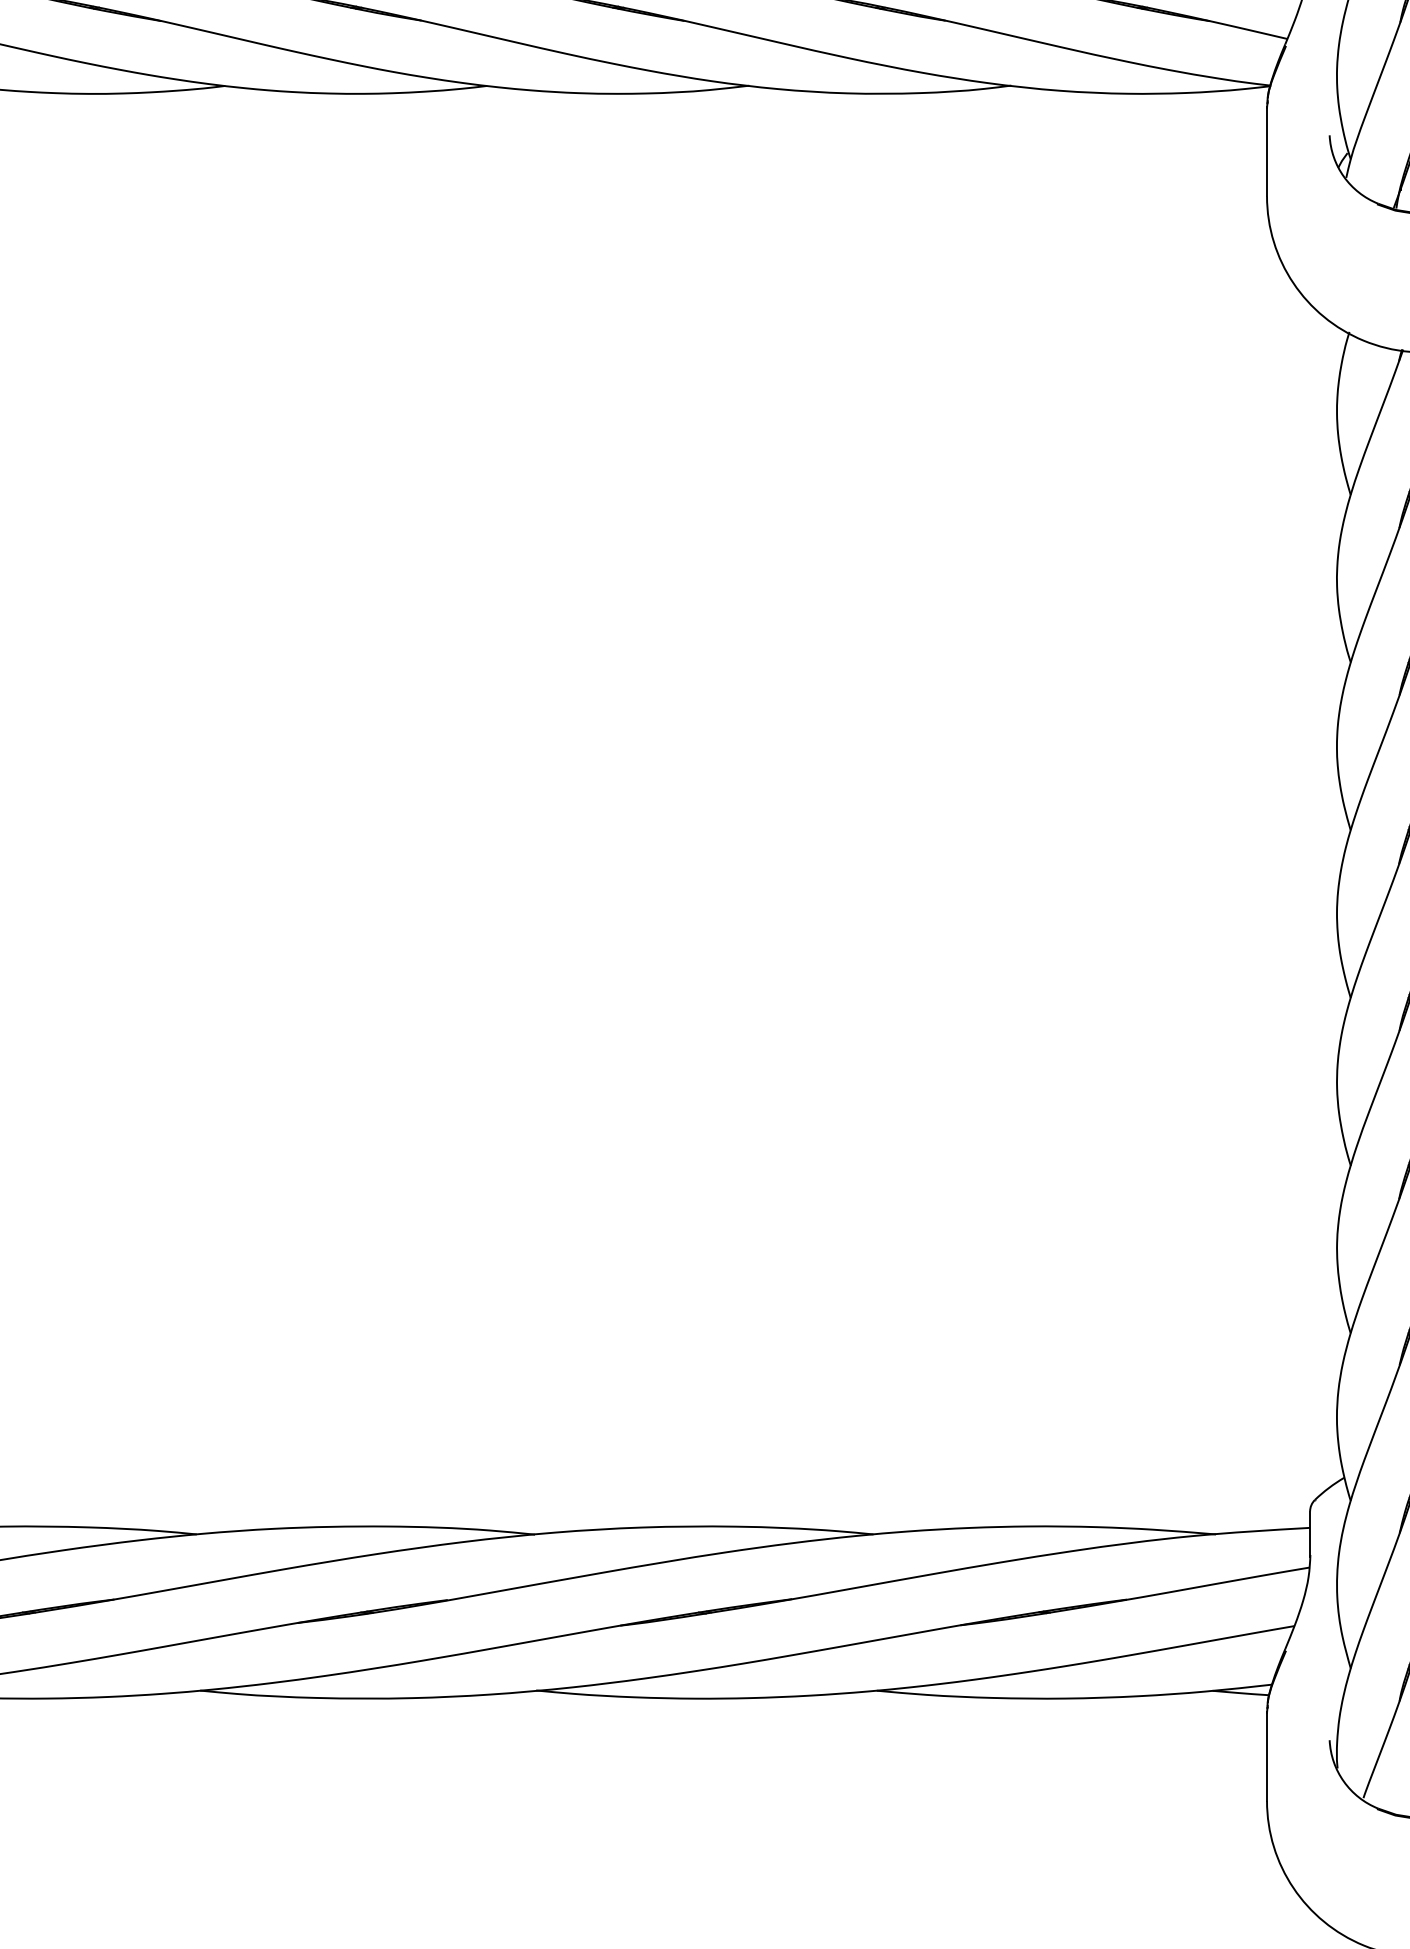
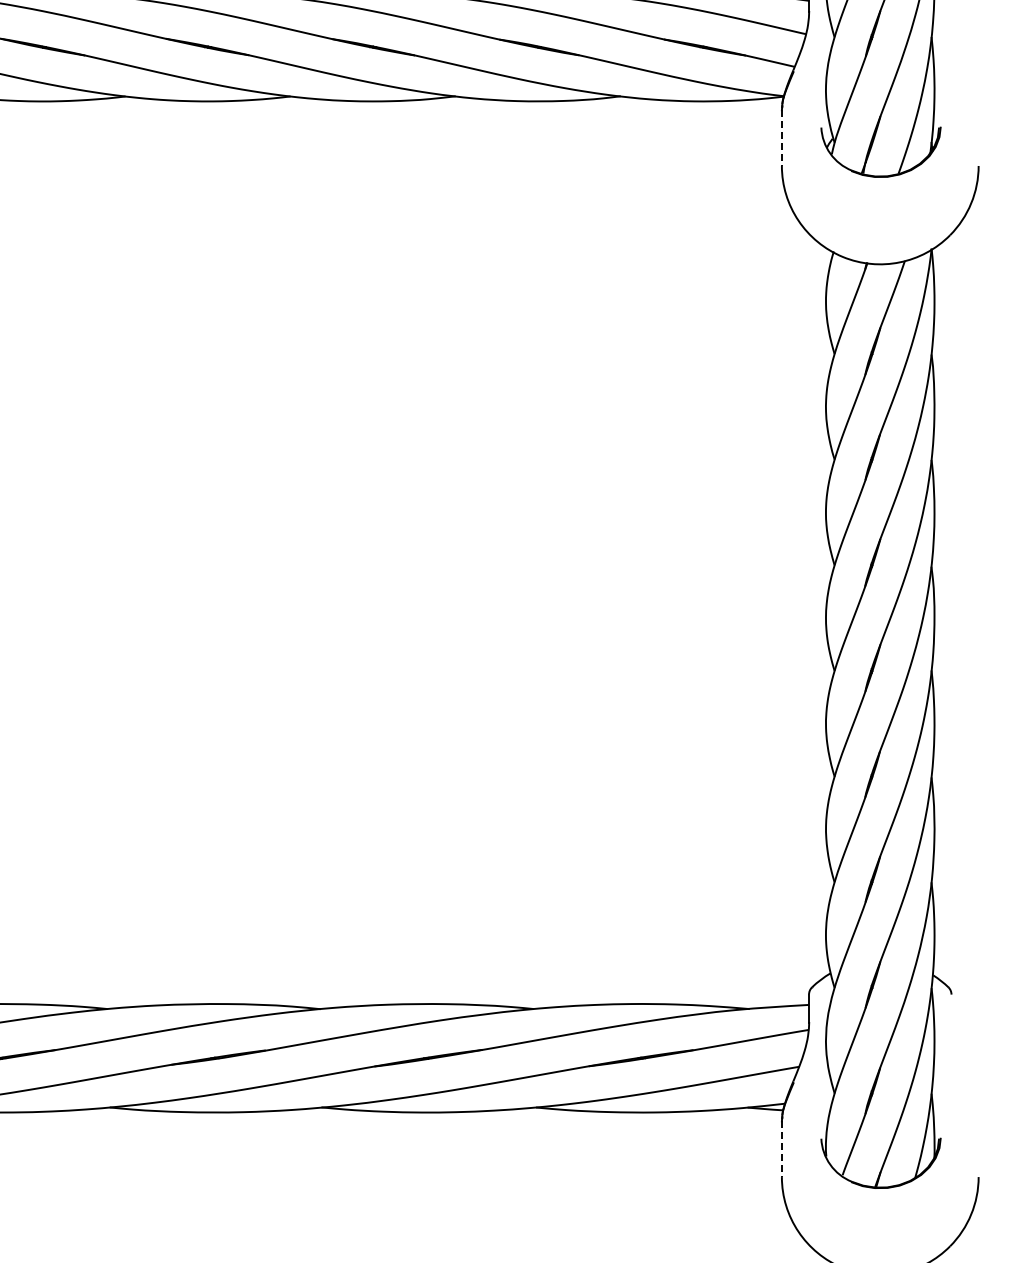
line: (1266, 152) -> (781, 138), solid -> dashed
line: (1266, 1757) -> (781, 1149), solid -> dashed

